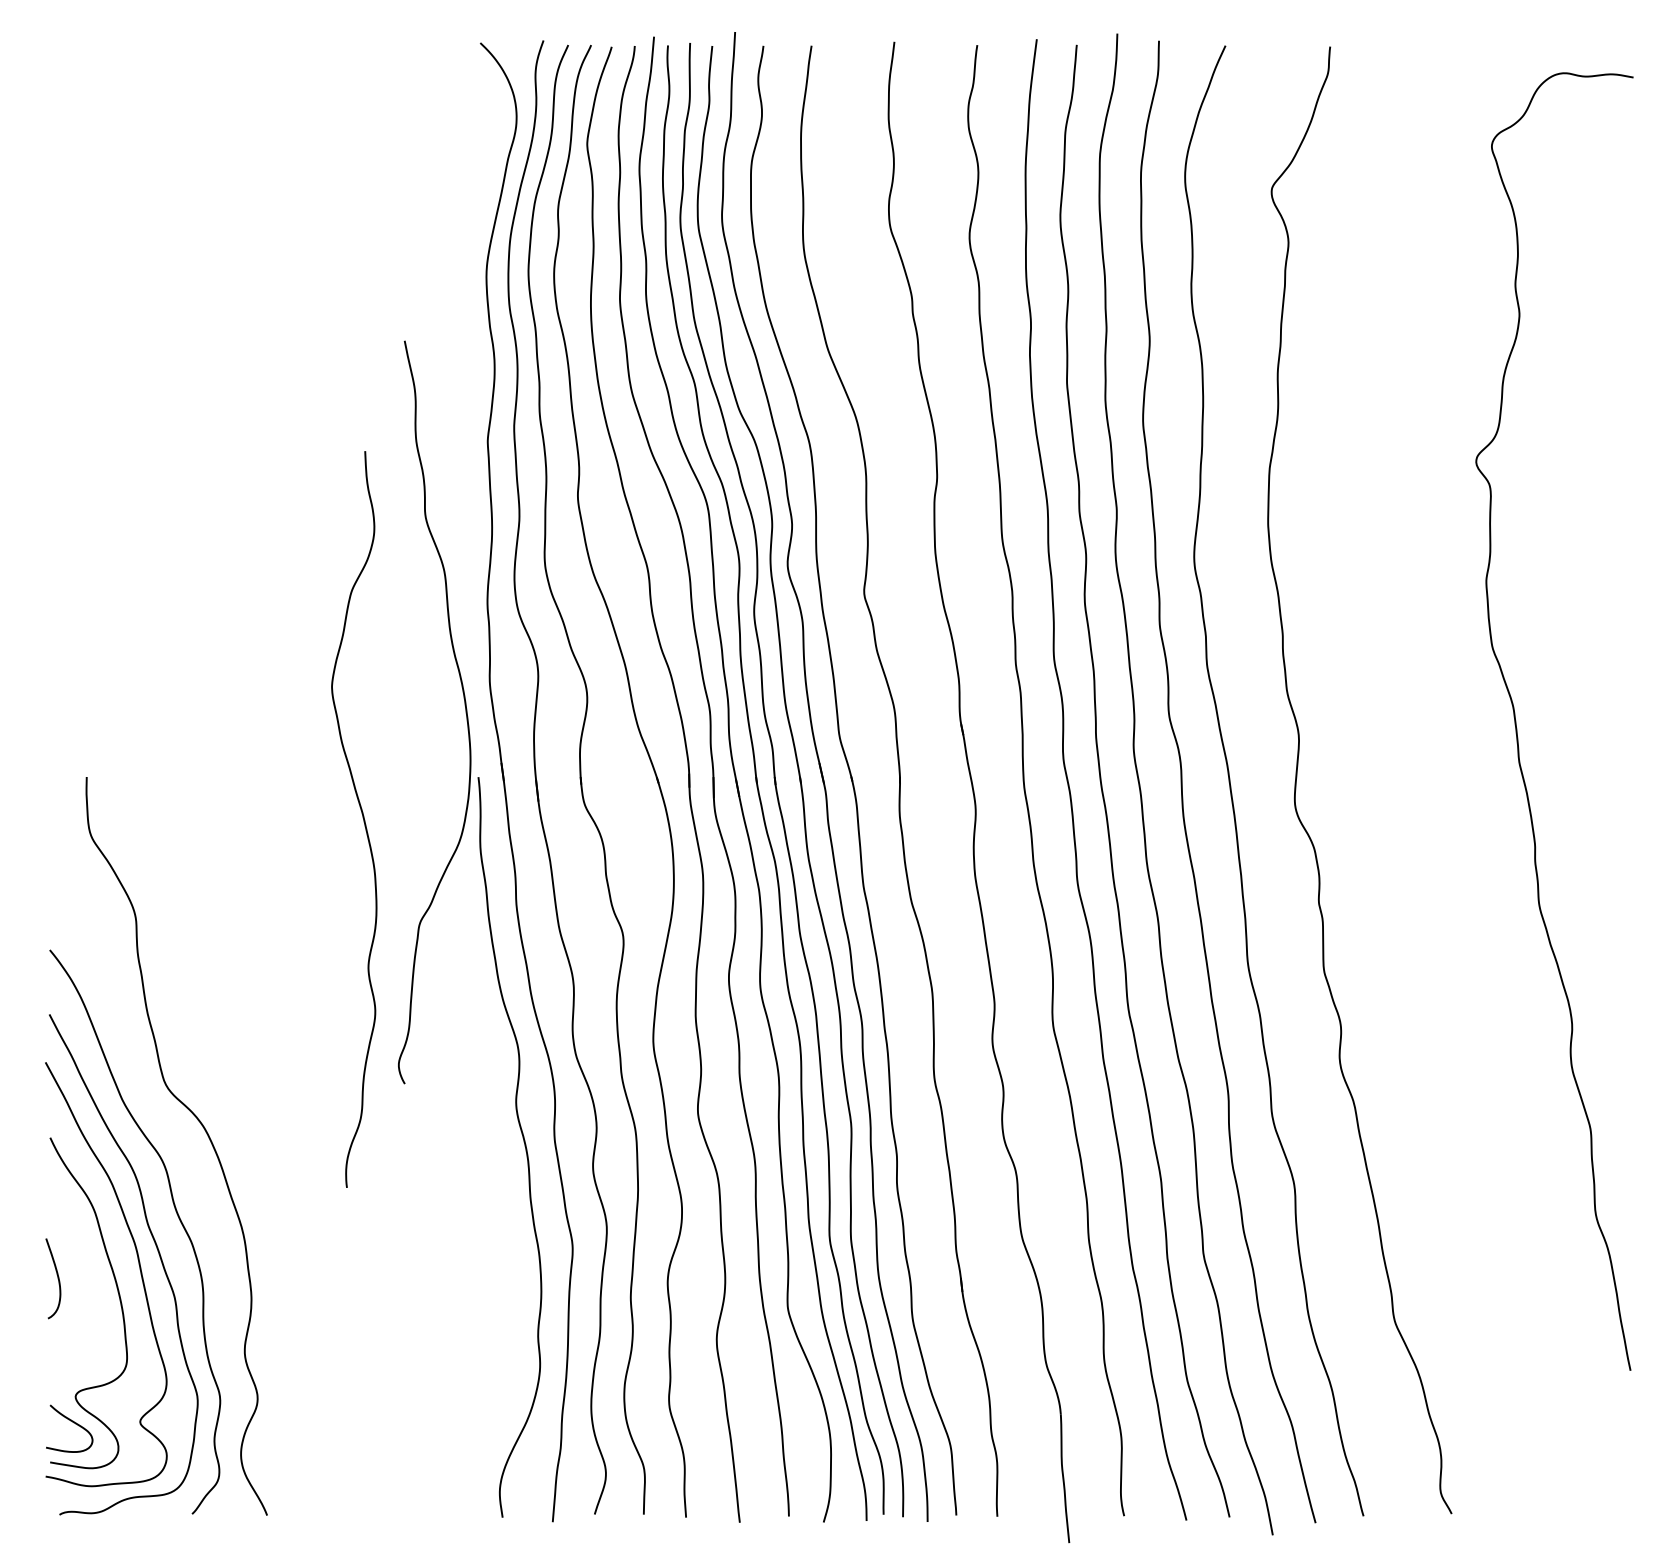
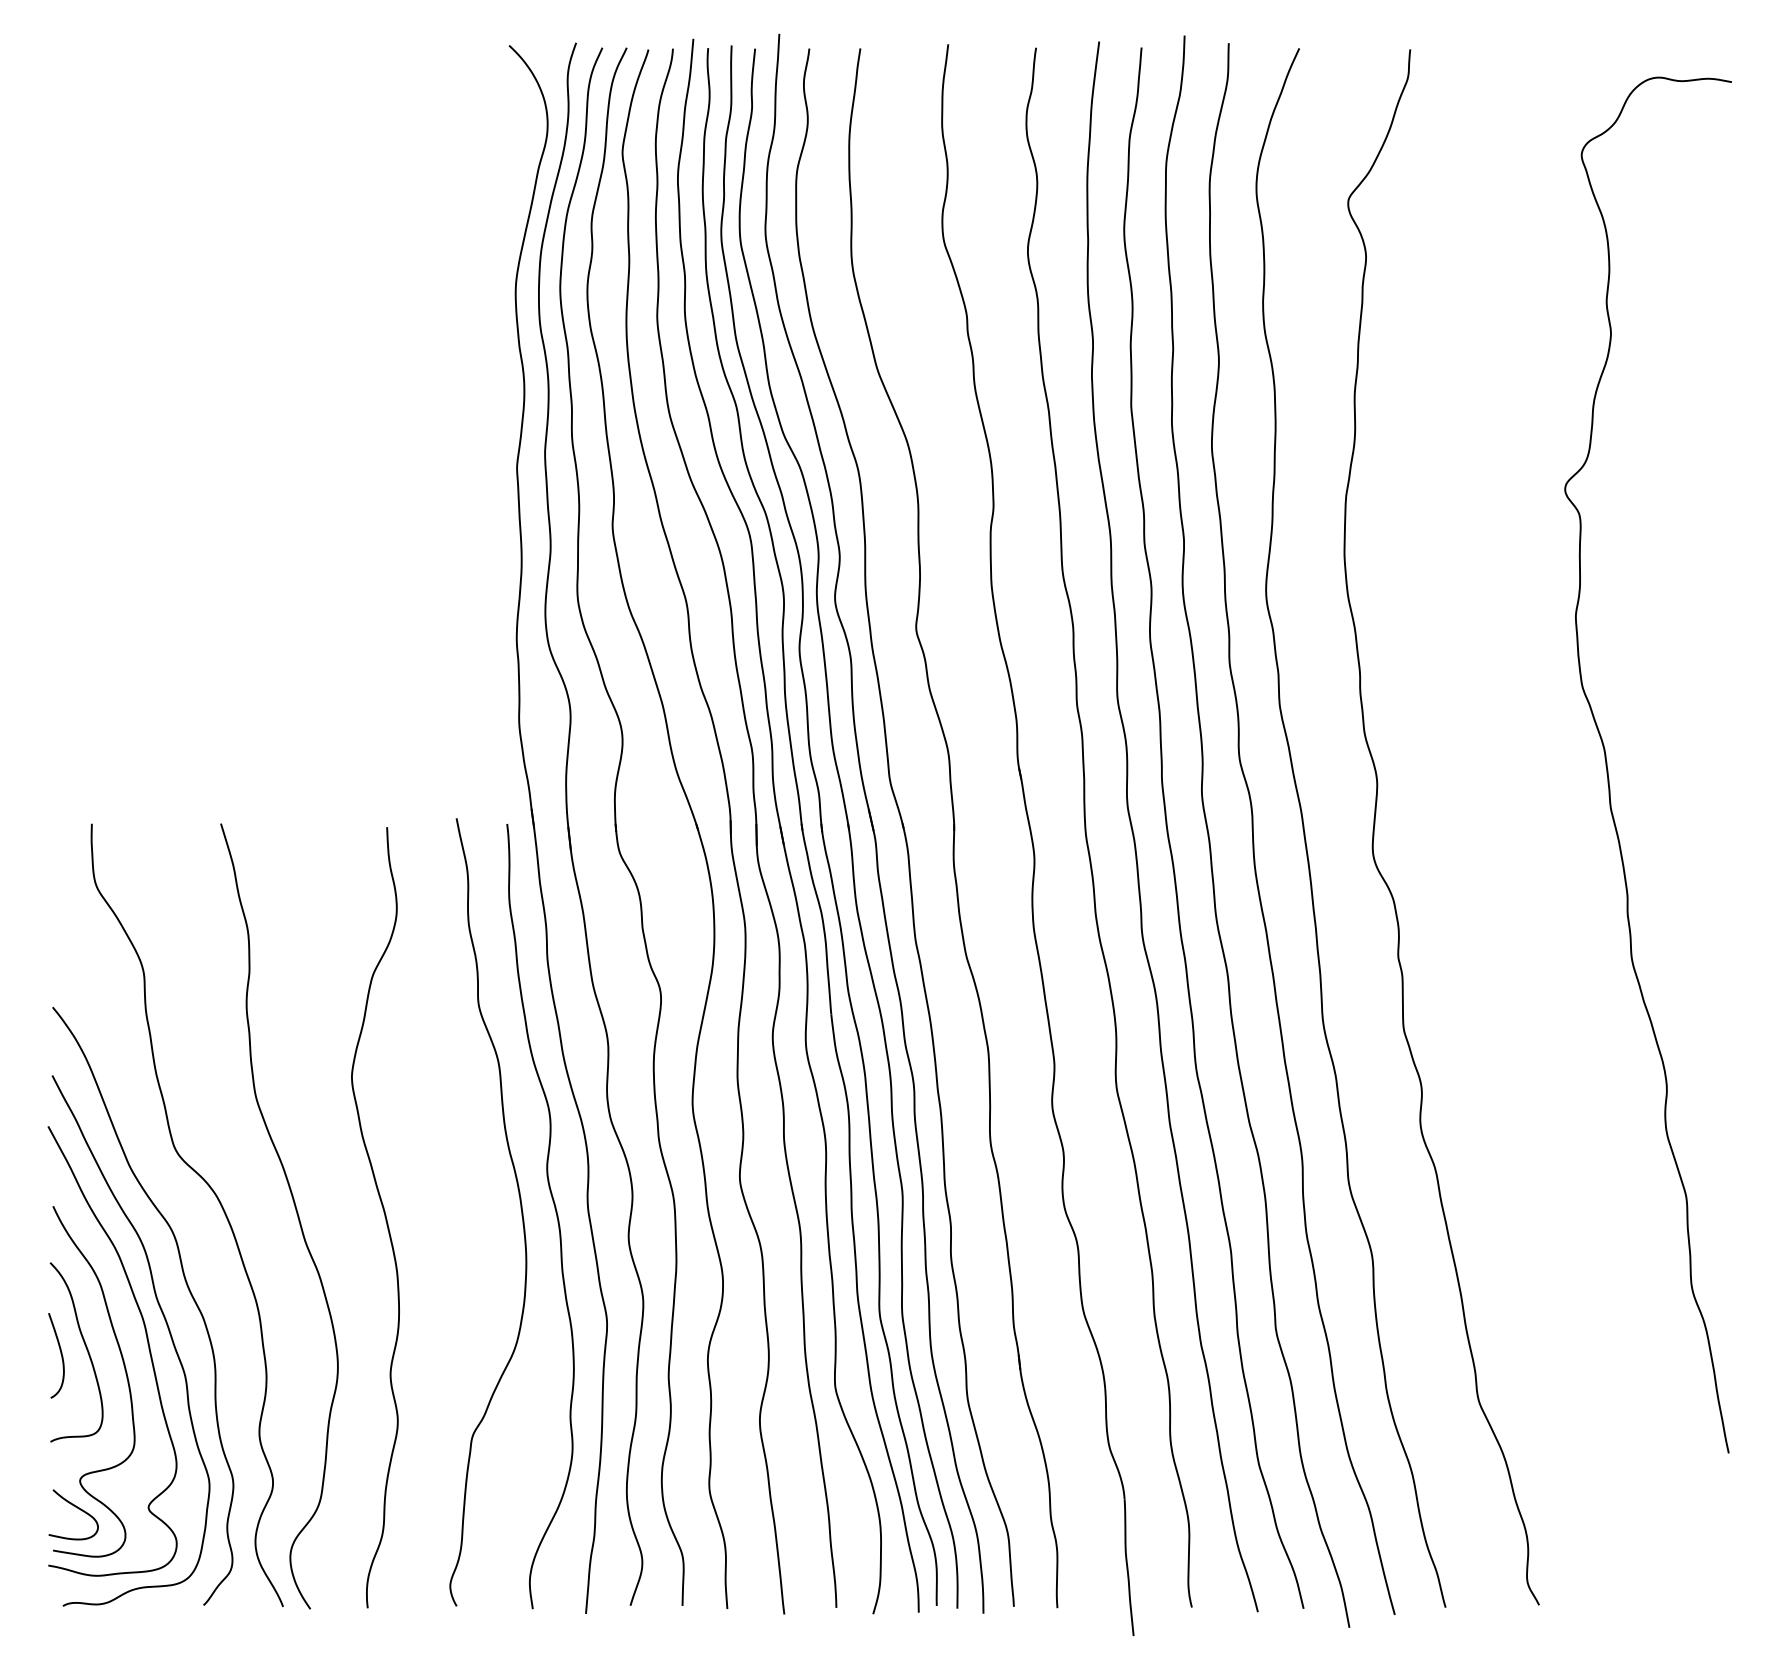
curve: (464, 705) -> (519, 1204), moved
curve: (362, 818) -> (384, 1216), moved
curve: (278, 1141) -> (295, 1210), added
curve: (81, 1273) -> (86, 1350), added

